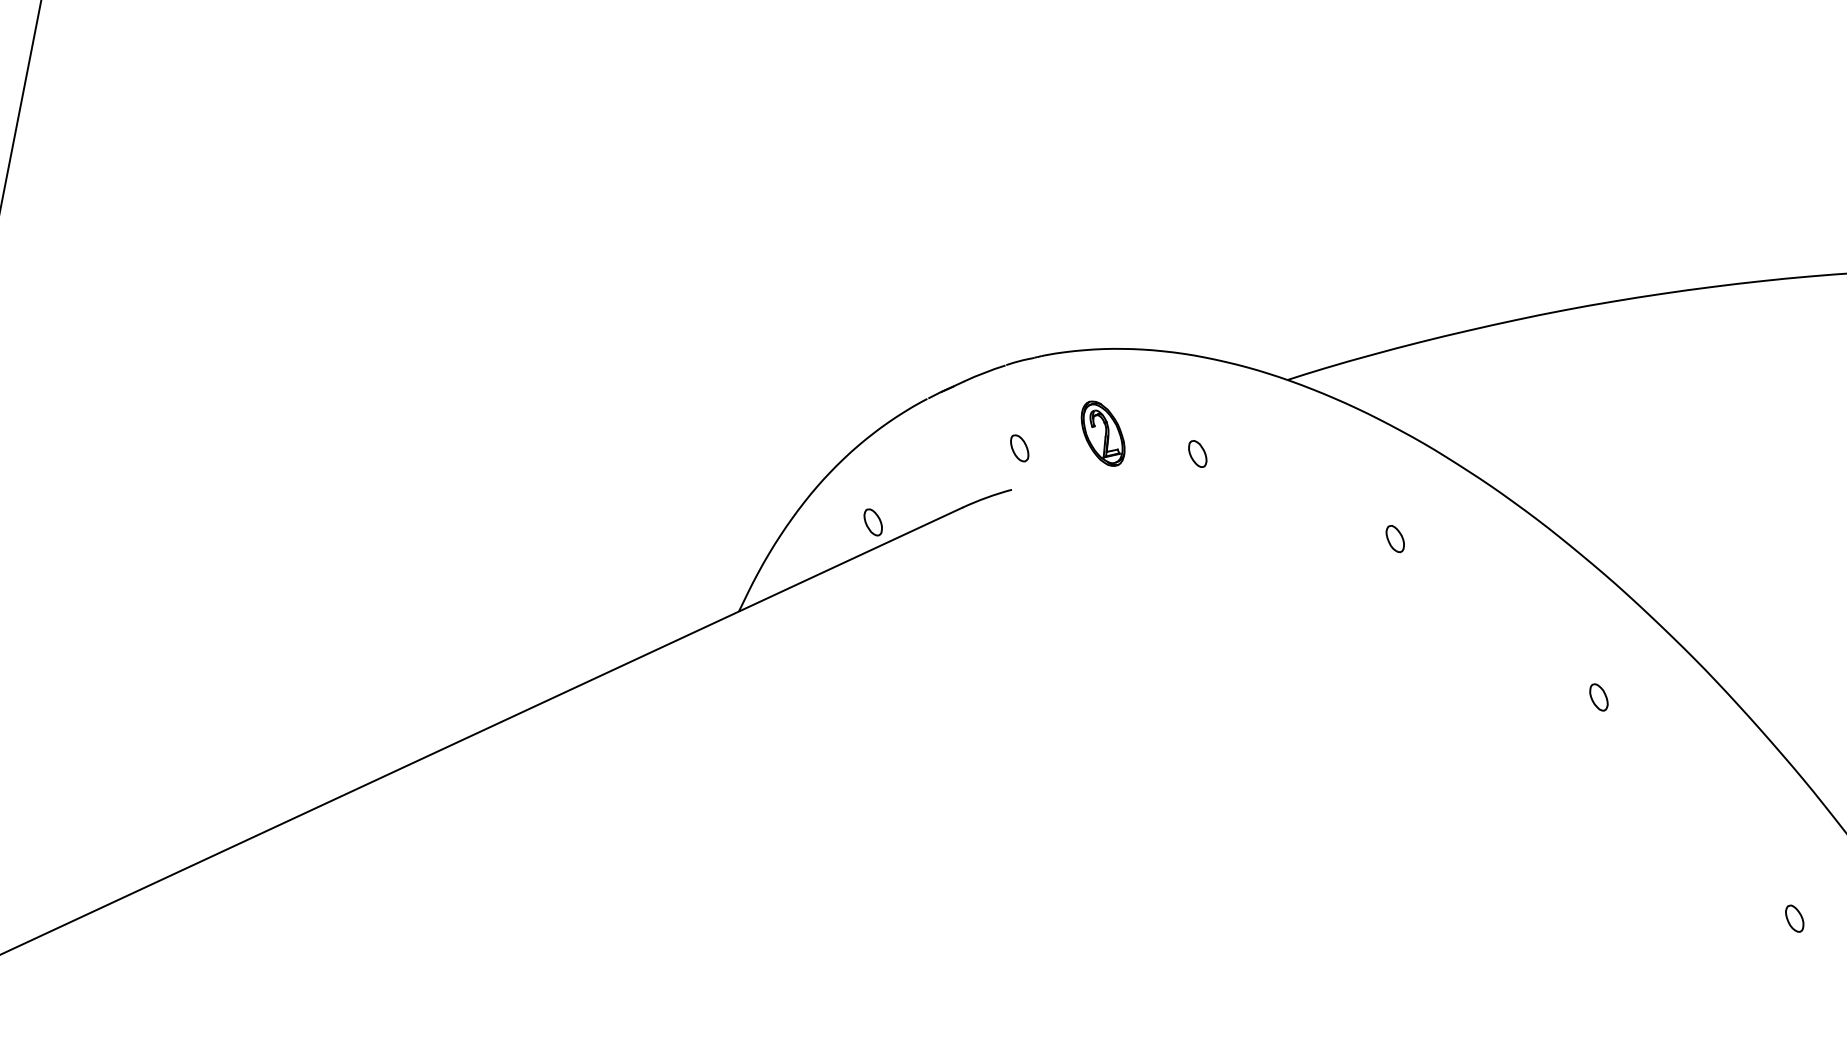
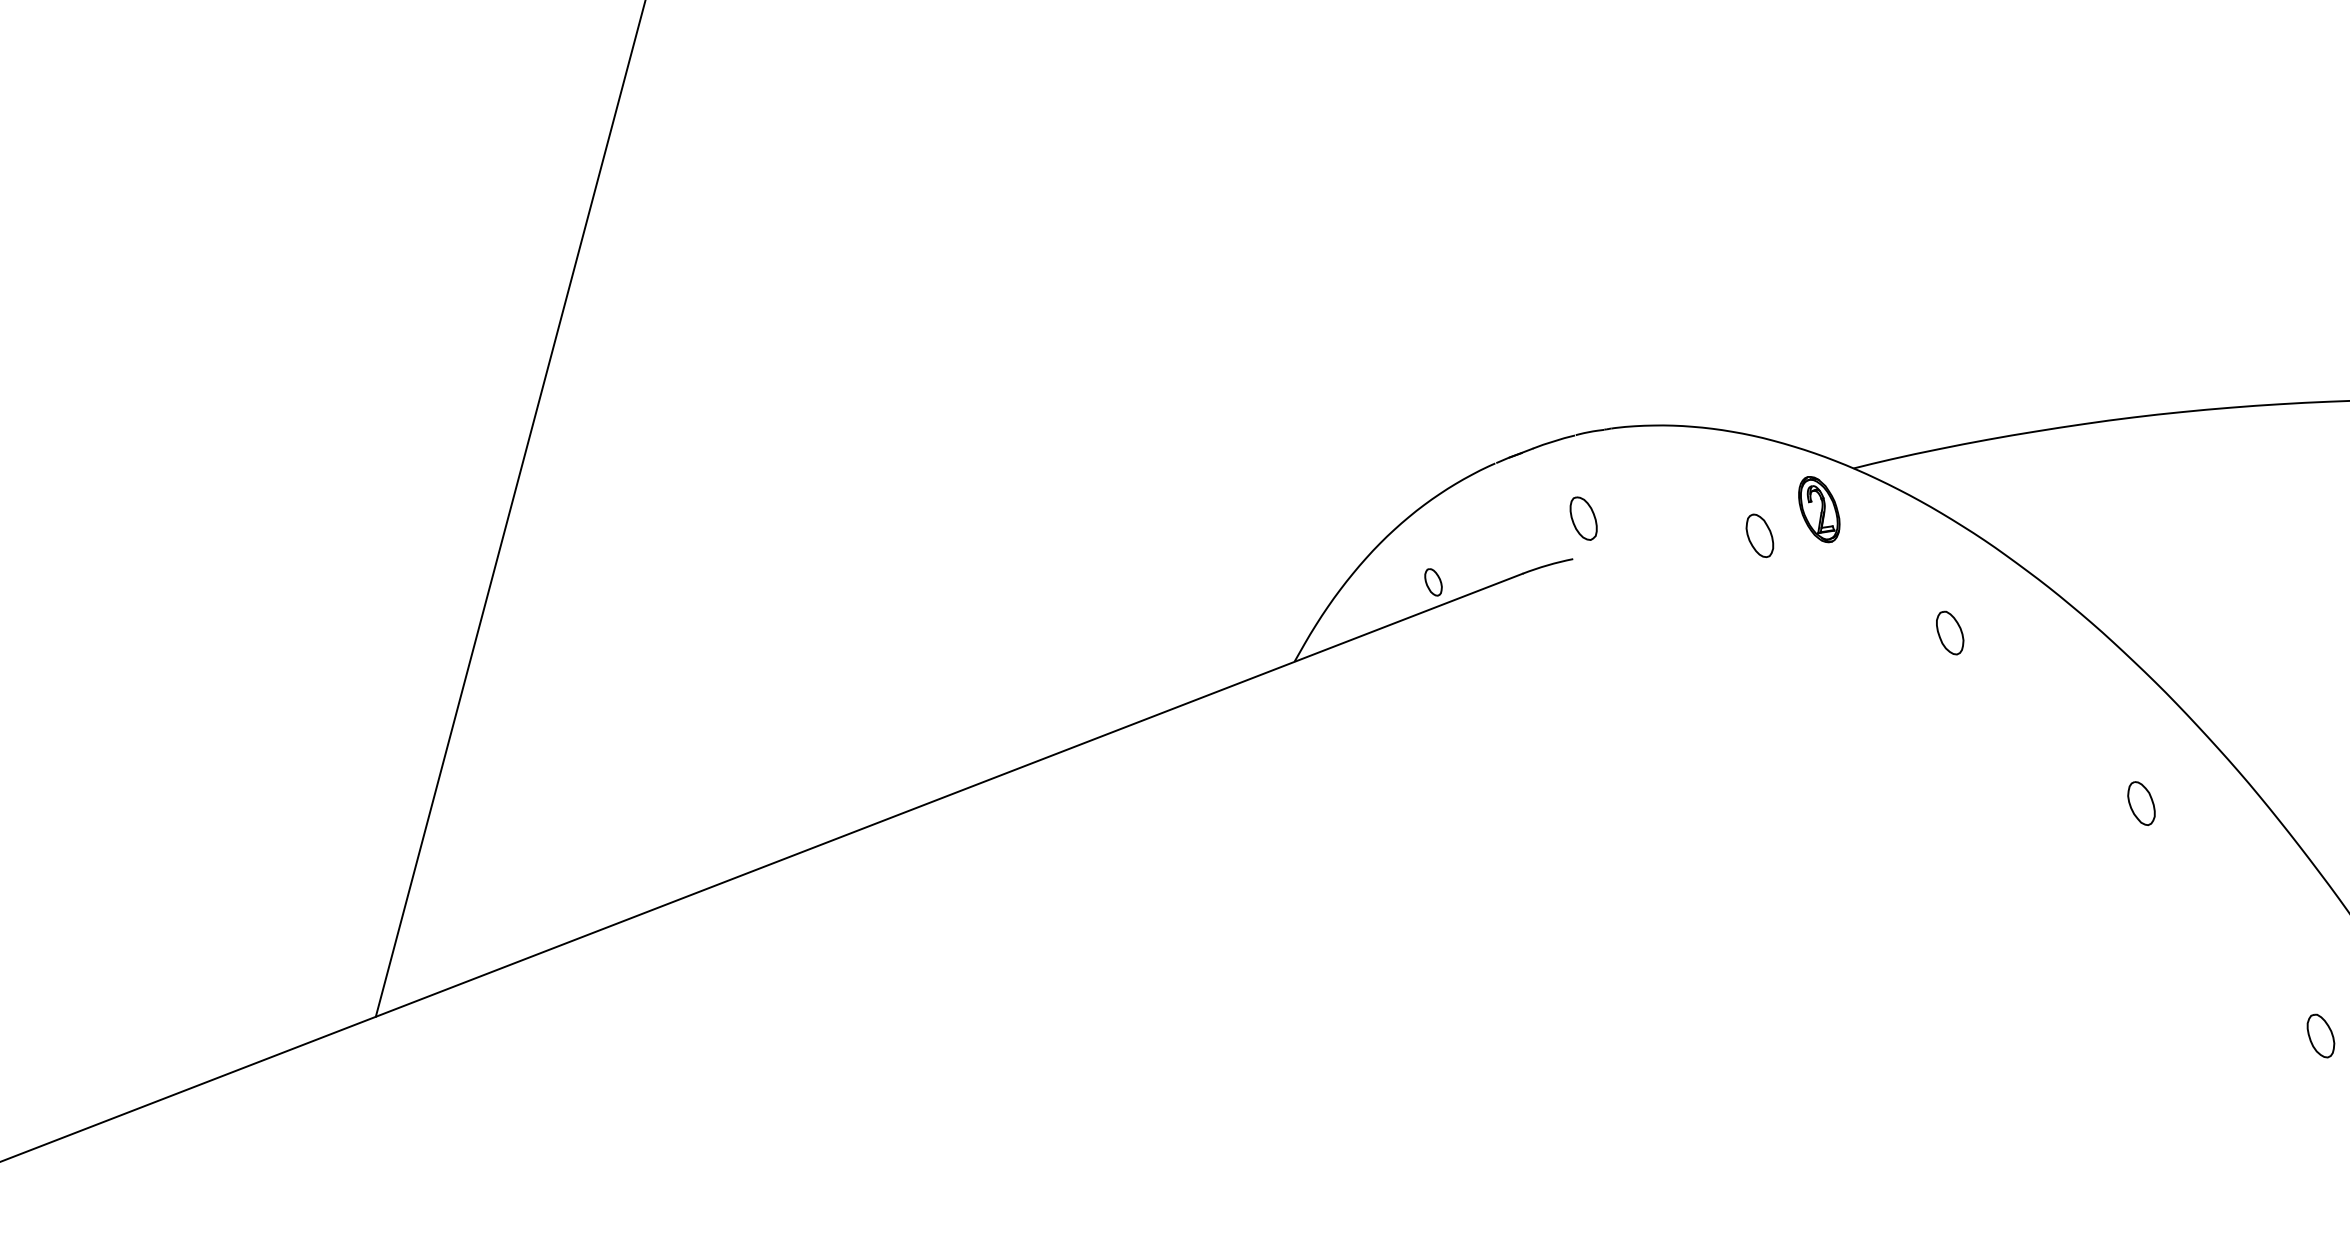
part: (1103, 433) -> (1819, 509), moved
part: (1019, 448) -> (1583, 518), size x1.6
part: (1197, 453) -> (1759, 535), size x1.6
part: (1394, 539) -> (1949, 633), size x1.6
part: (1598, 697) -> (2141, 803), size x1.6
part: (1795, 918) -> (2321, 1035), size x1.6

